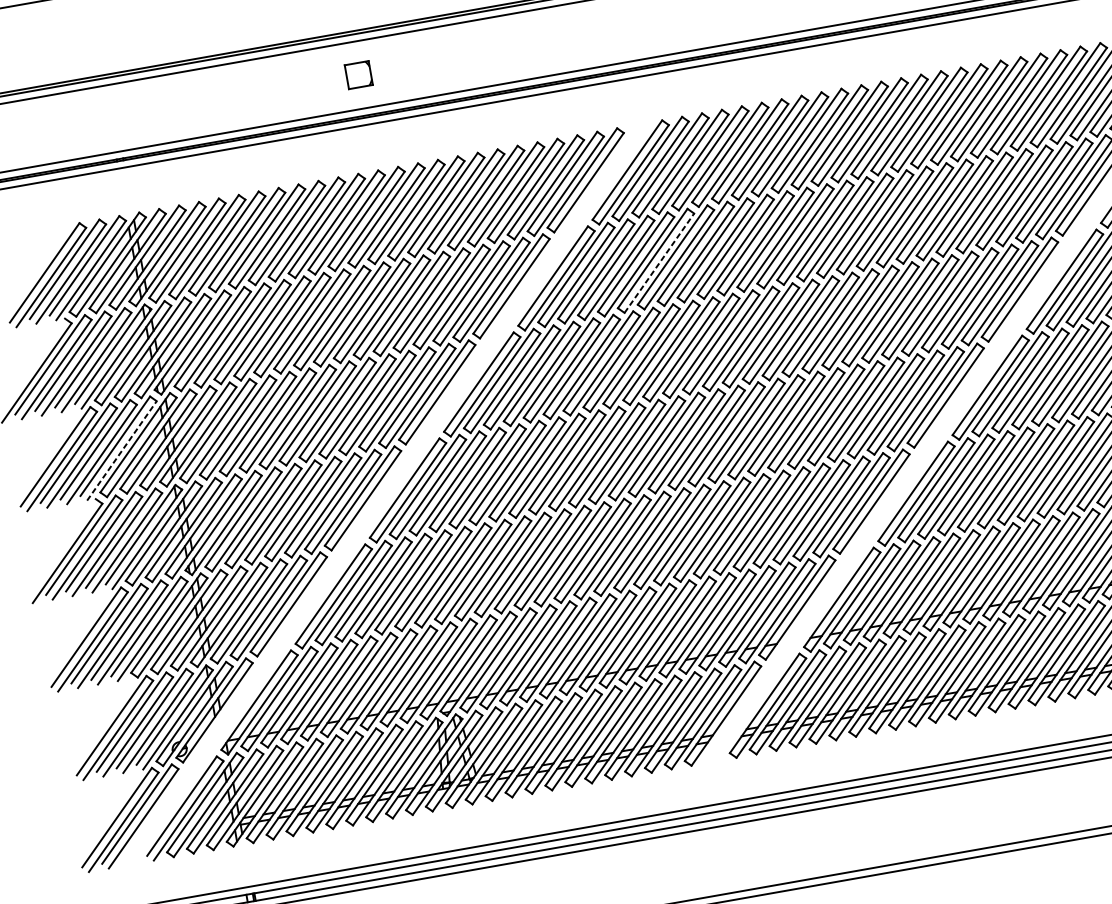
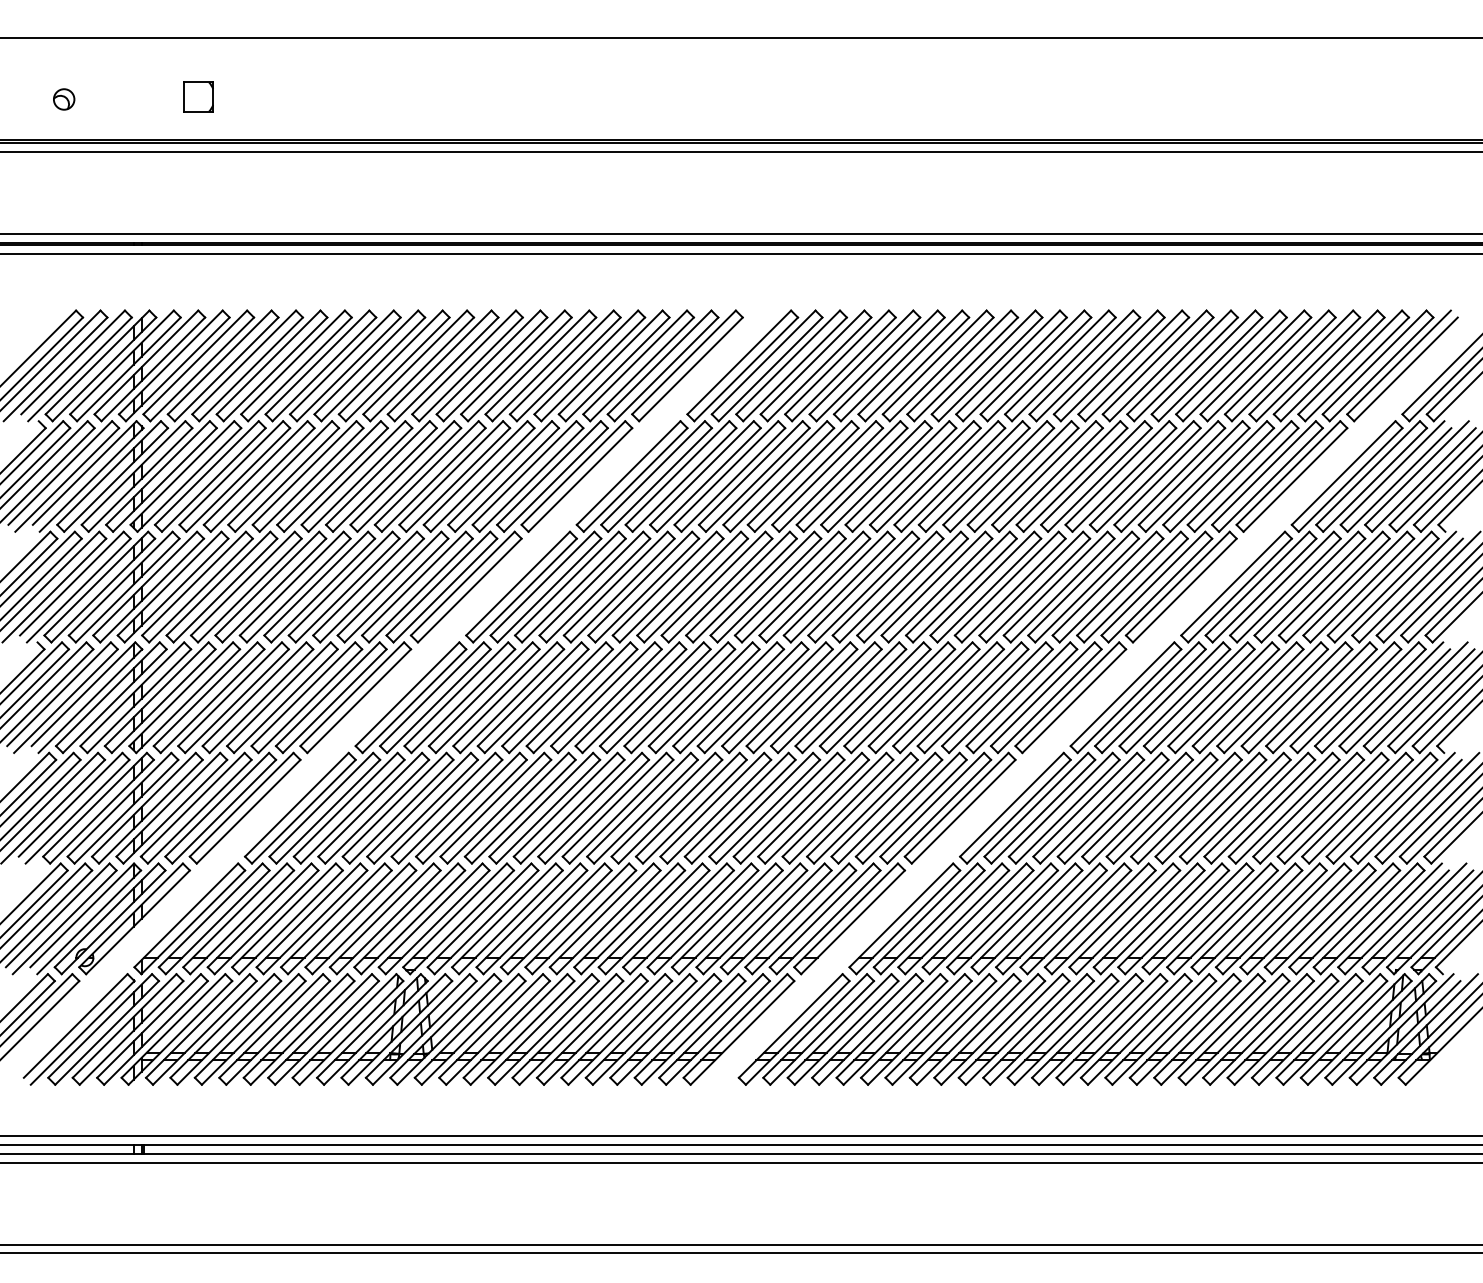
part: (39, 52) -> (64, 99), added
part: (358, 74) -> (198, 96), moved
line: (659, 262) -> (758, 479), dashed -> solid
line: (122, 450) -> (79, 590), dashed -> solid

